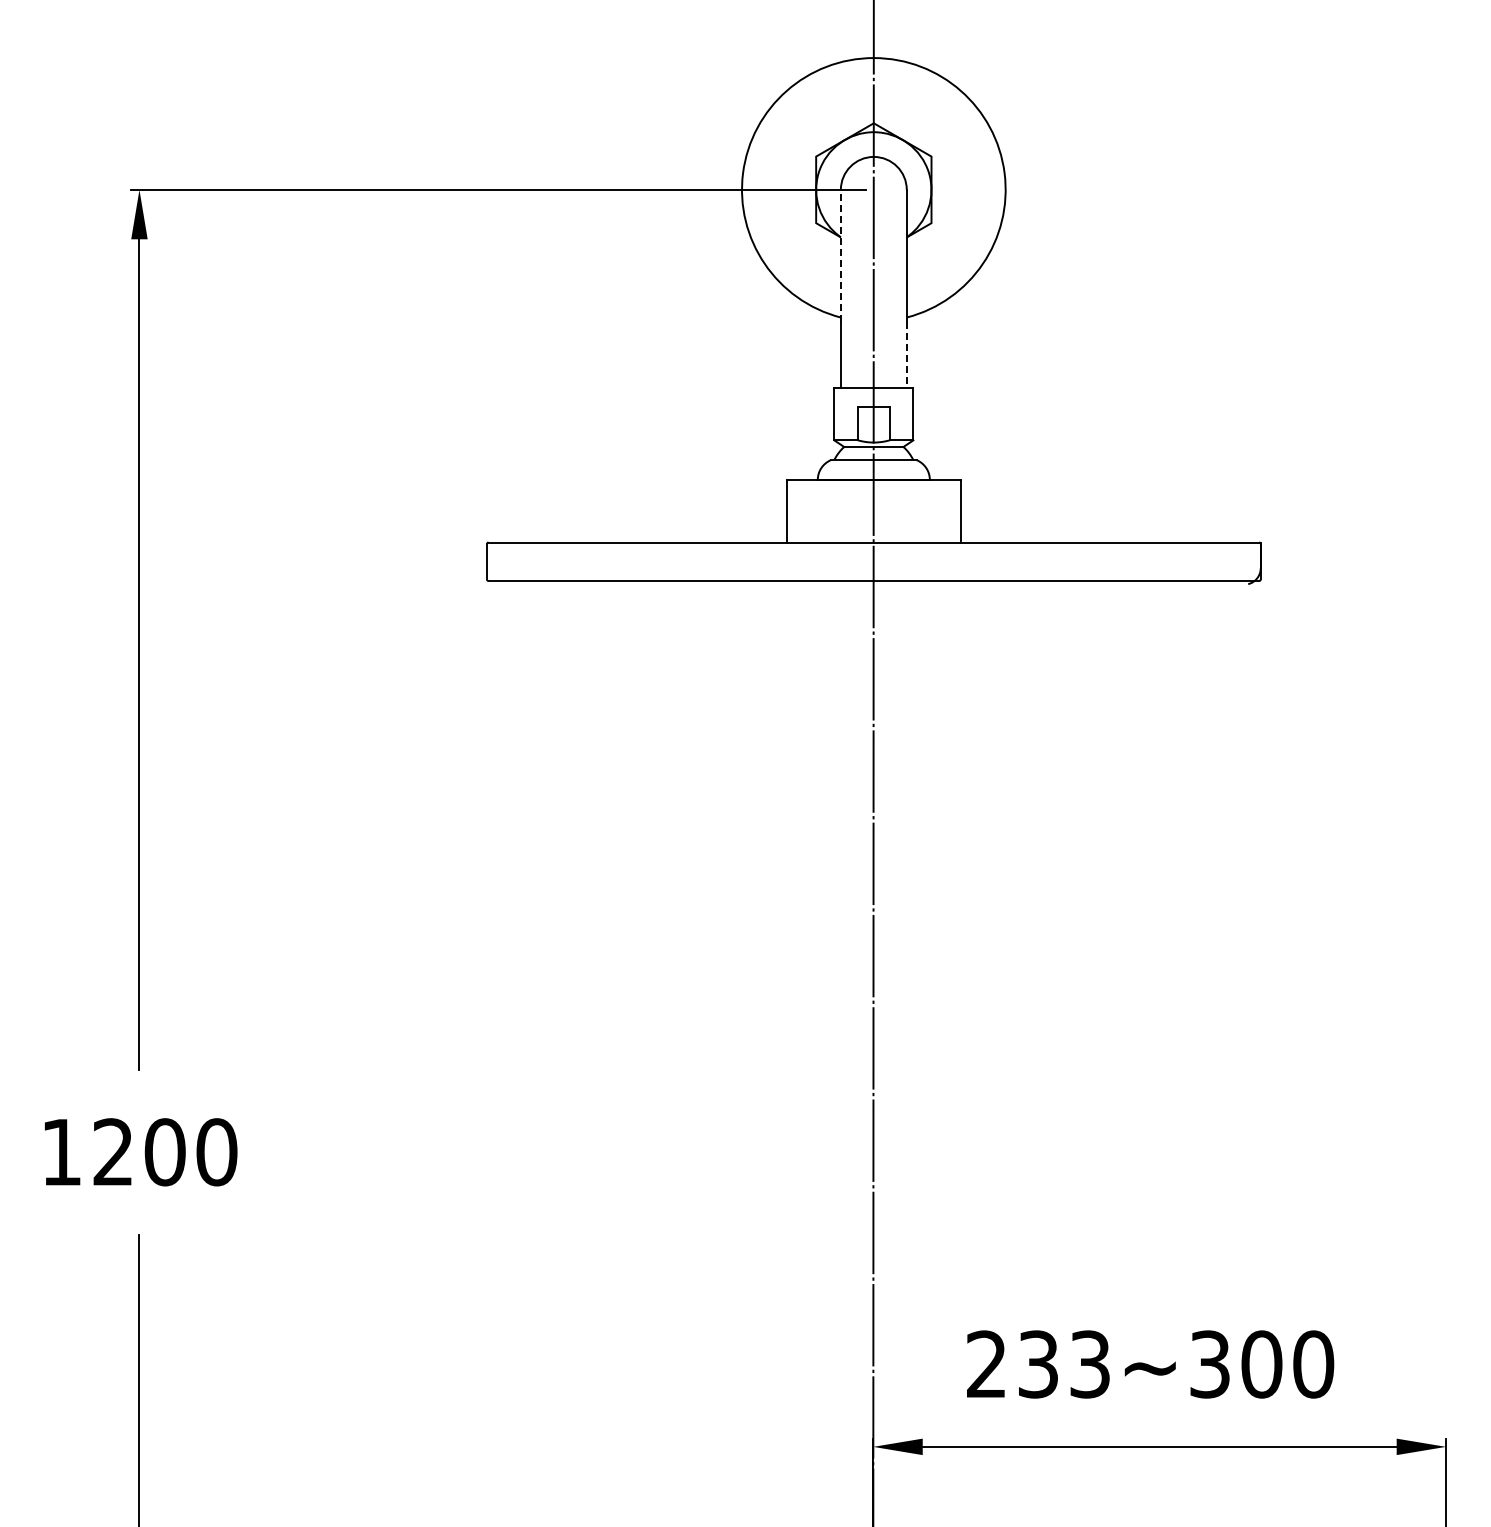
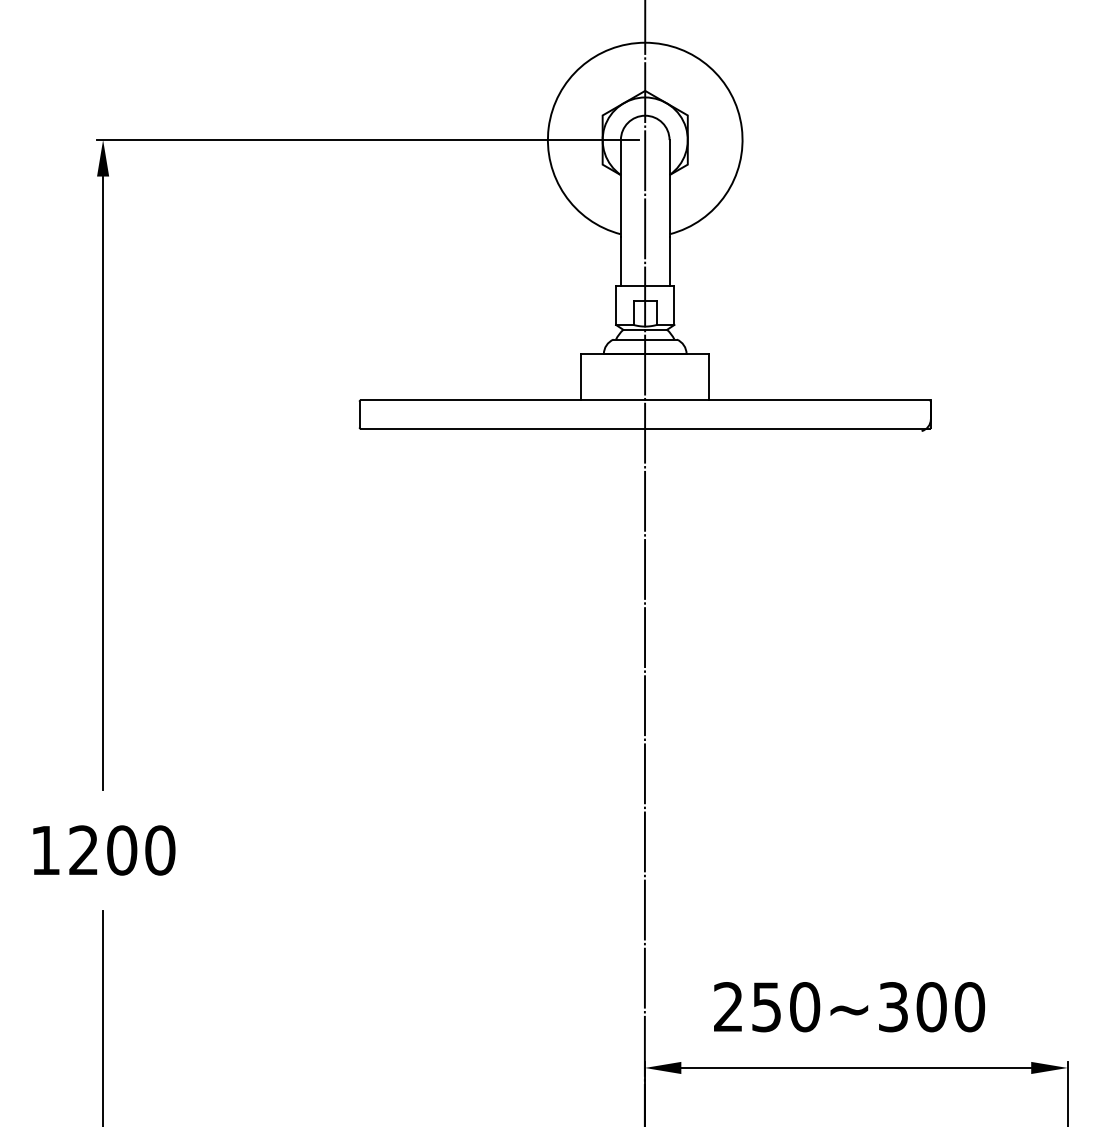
line: (840, 255) -> (620, 188), dashed -> solid
line: (906, 354) -> (669, 261), dashed -> solid
text: (1064, 1364) -> (785, 1007), 233~300 -> 250~300

